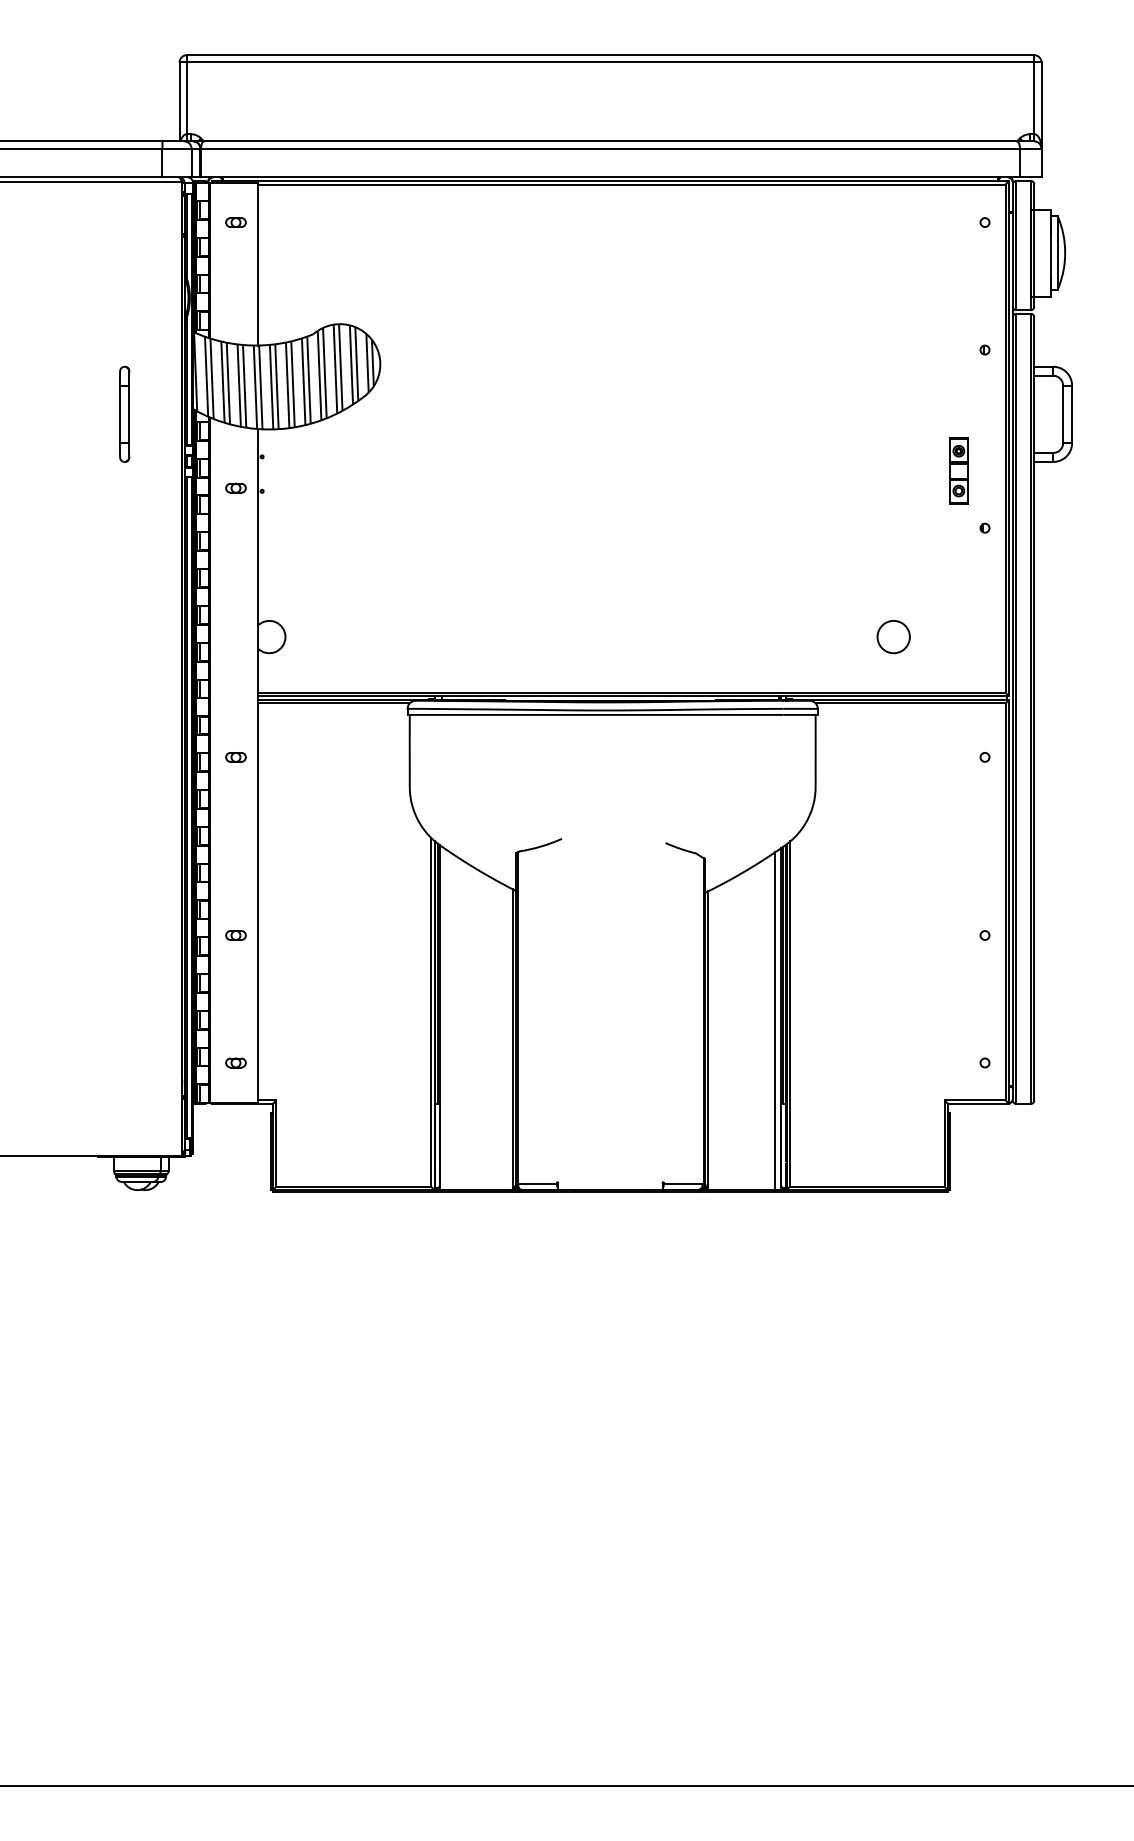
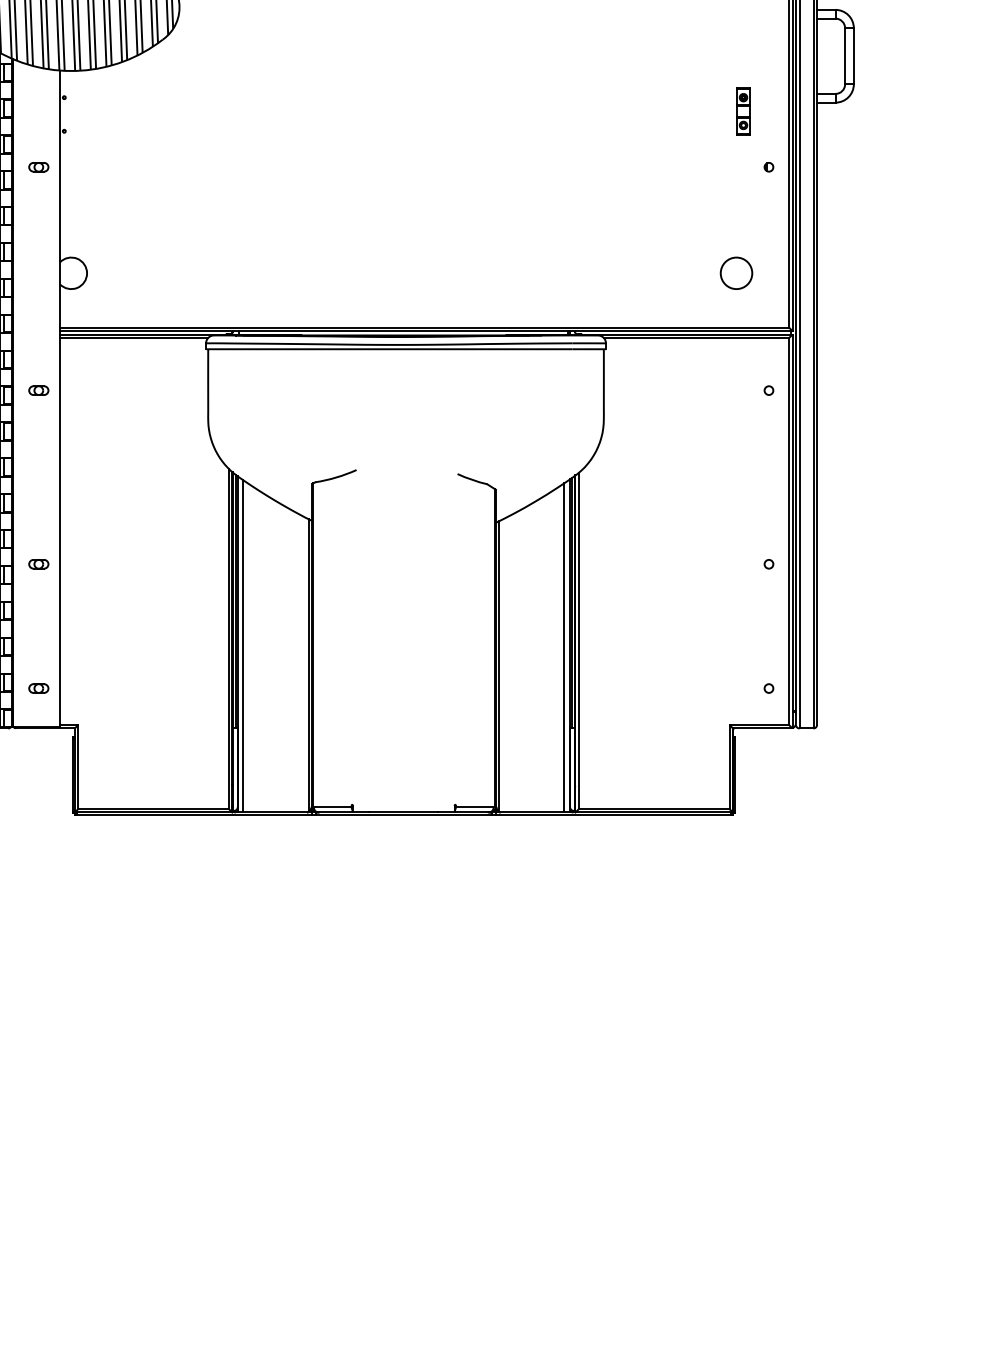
part: (958, 470) -> (743, 110), size x0.71
part: (235, 487) -> (38, 166), moved
circle: (893, 637) -> (736, 273), moved
line: (445, 1019) -> (243, 646), added

